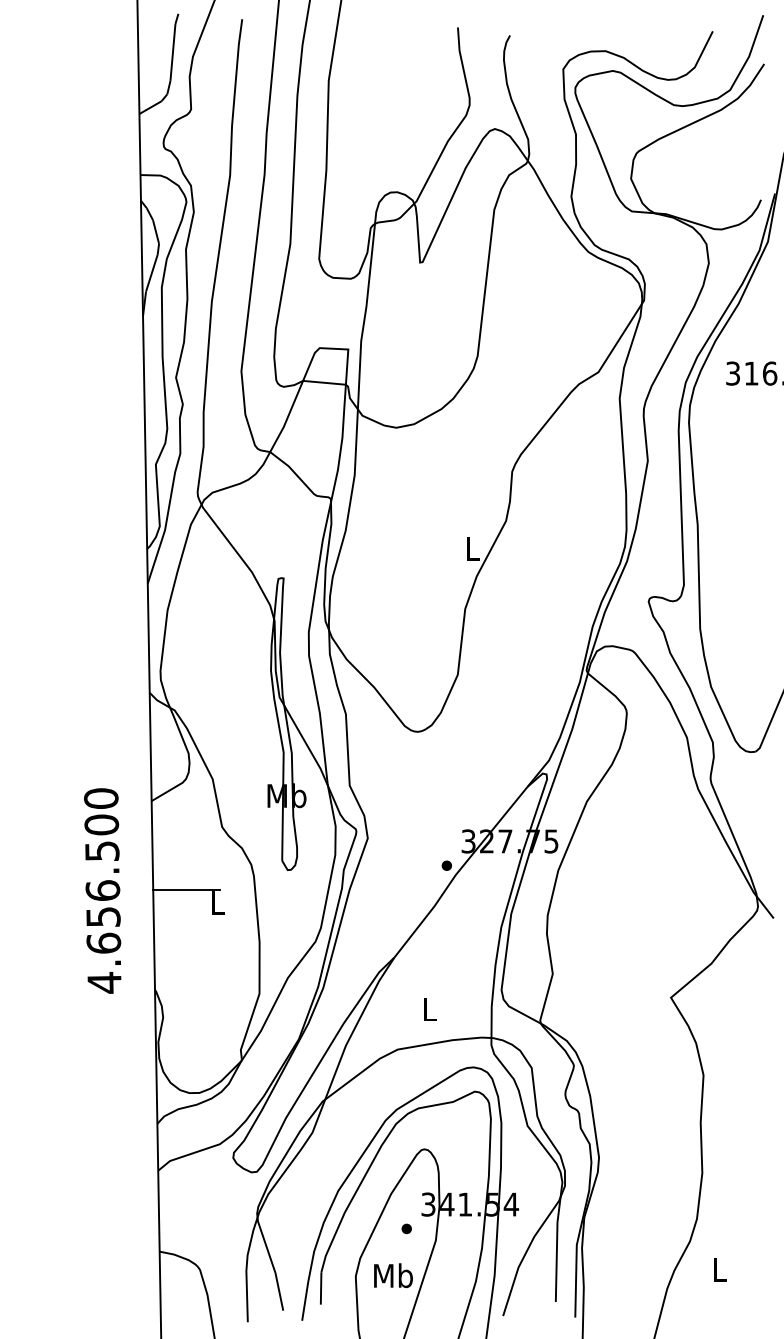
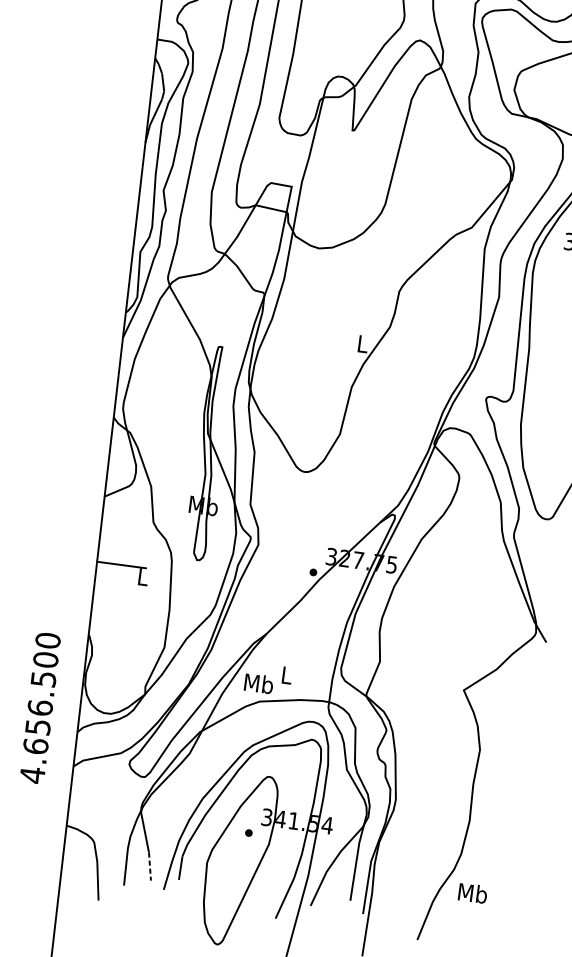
text: (102, 890) -> (40, 707), moved
text: (719, 1269) -> (472, 893), L -> Mb
text: (393, 1275) -> (259, 683), moved
line: (279, 1292) -> (150, 867), solid -> dashed

